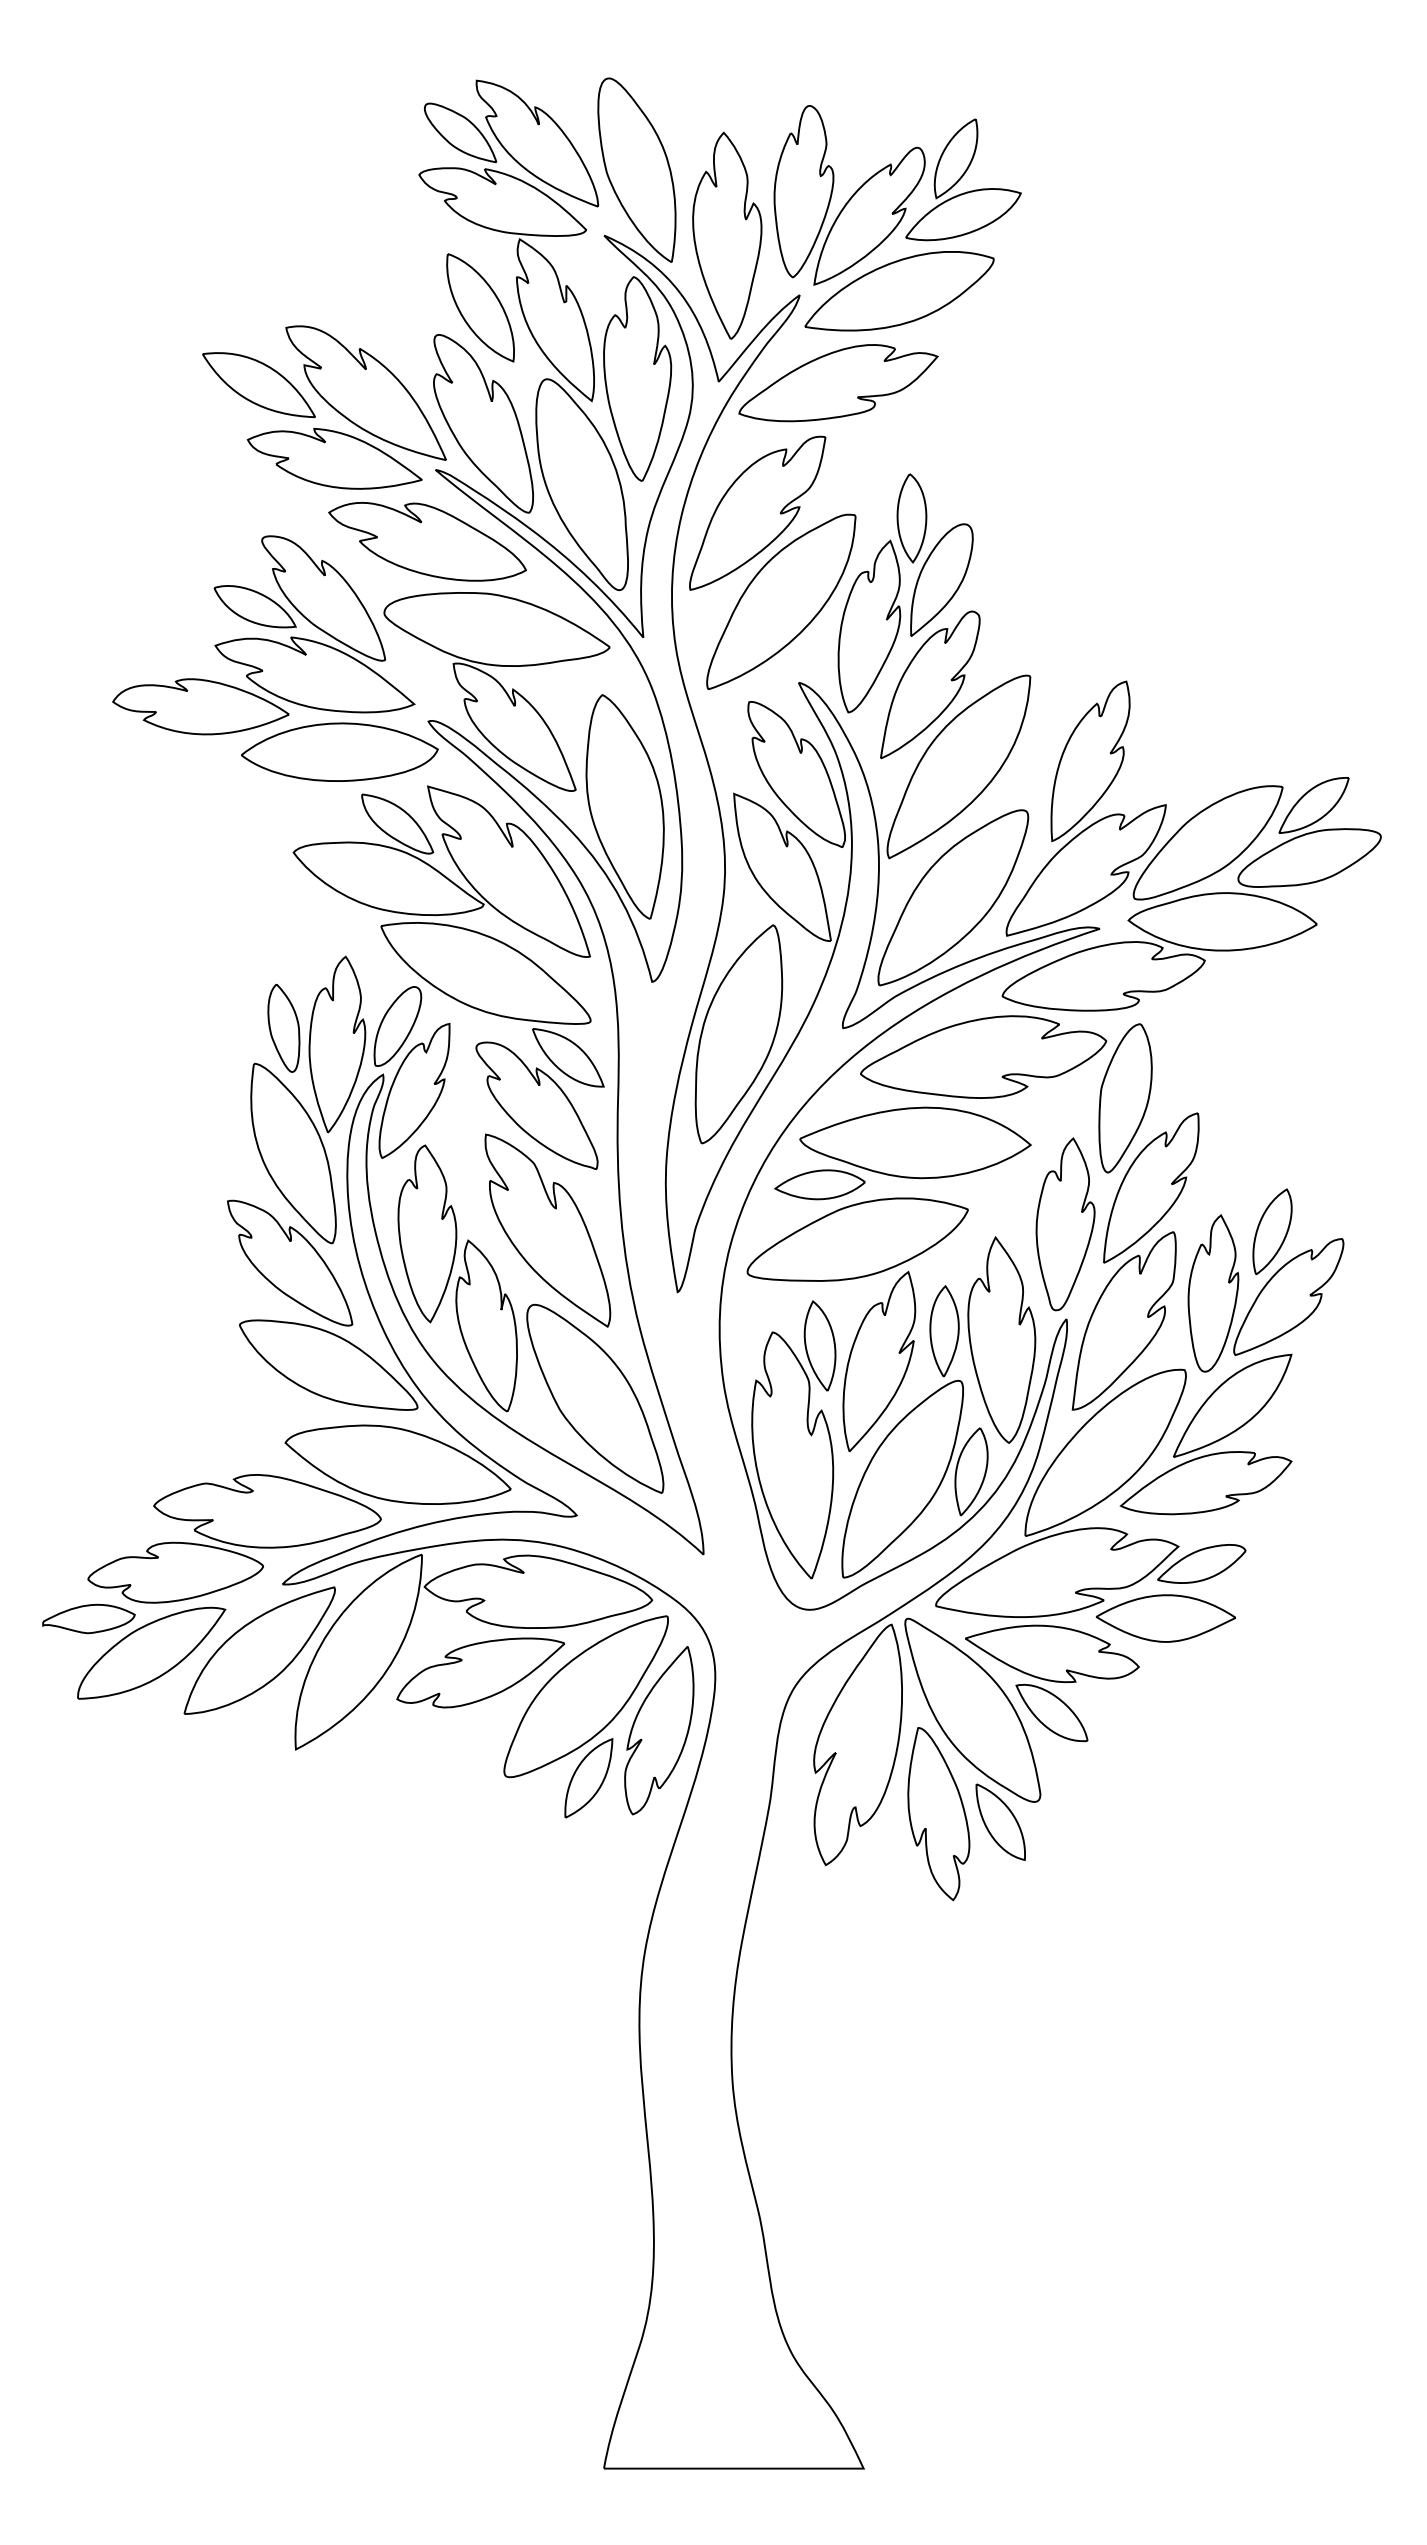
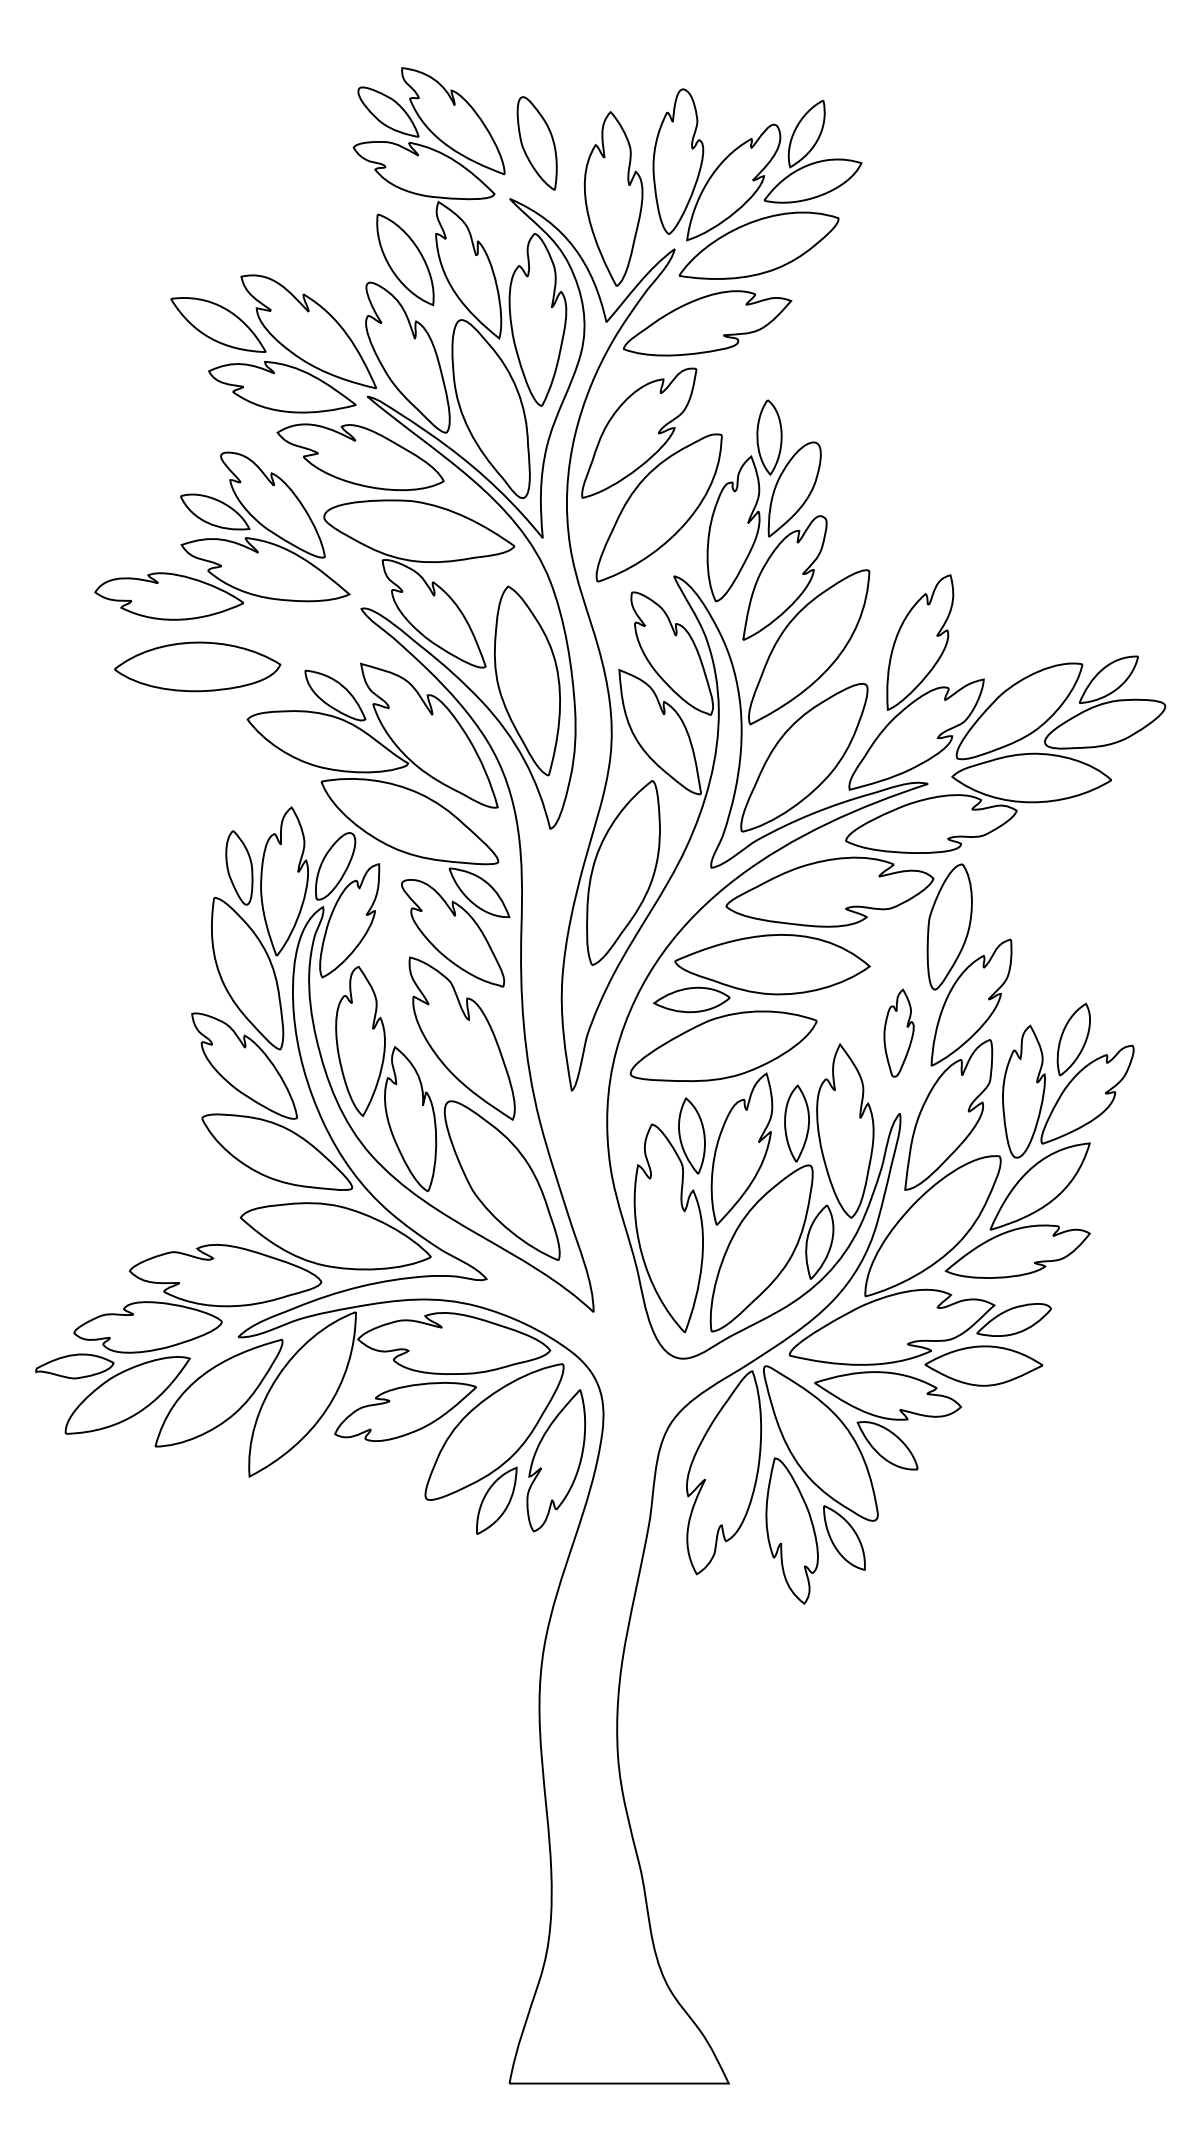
part: (635, 170) -> (536, 143), size x0.6
part: (339, 751) -> (197, 666), moved
part: (1064, 1223) -> (898, 1032), size x0.6

